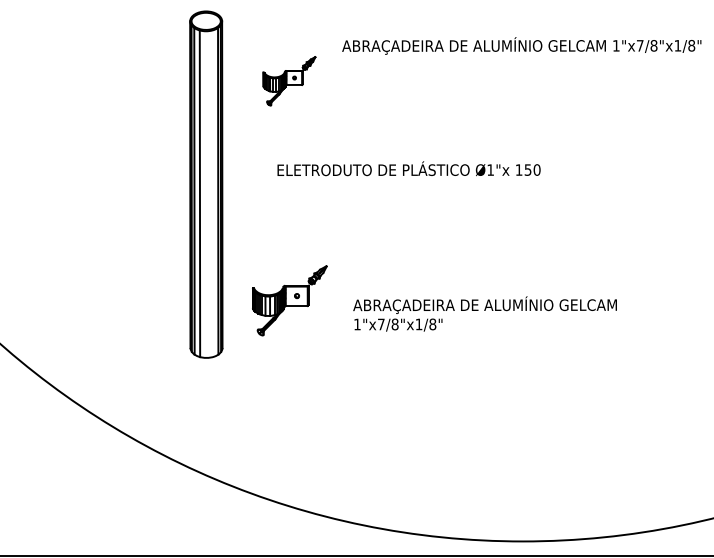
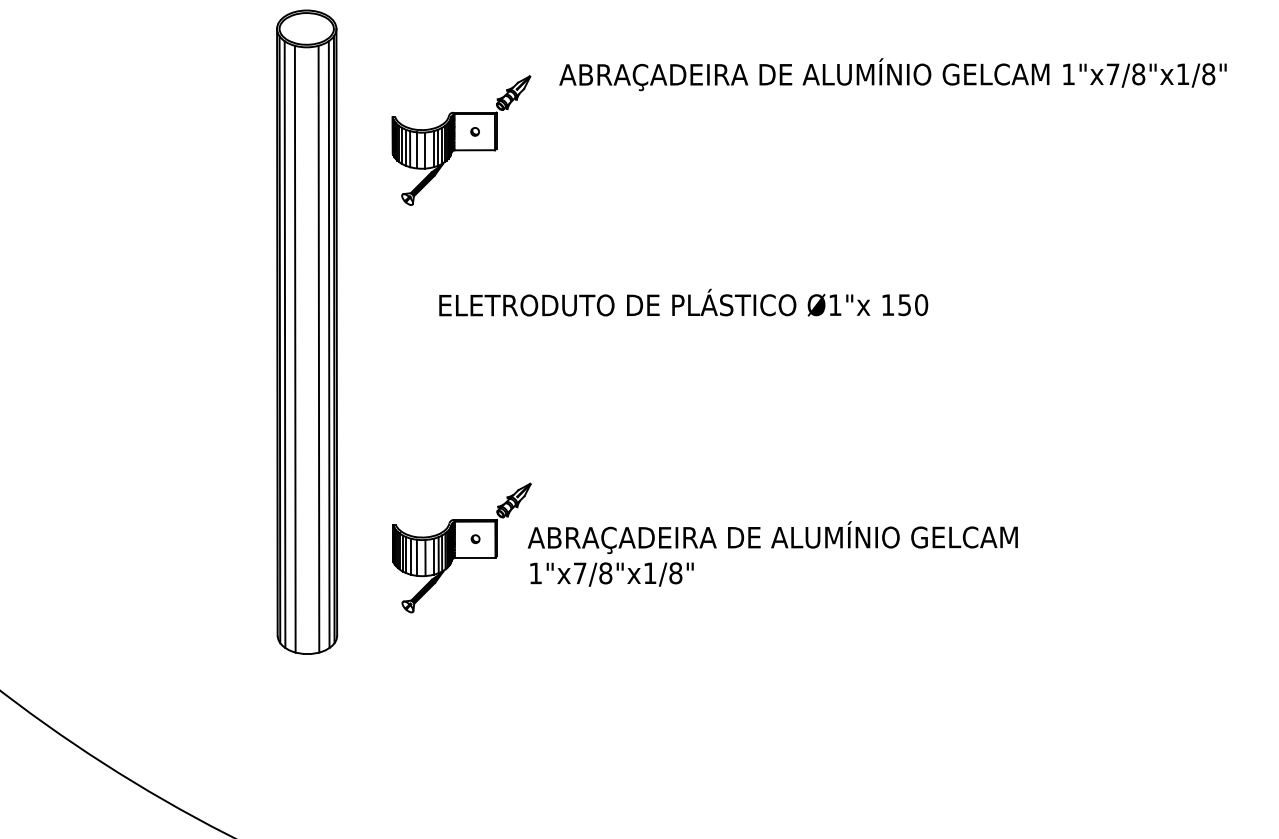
part: (289, 80) -> (461, 138), size x1.43
line: (212, 193) -> (318, 348), added
text: (484, 313) -> (771, 552), moved

